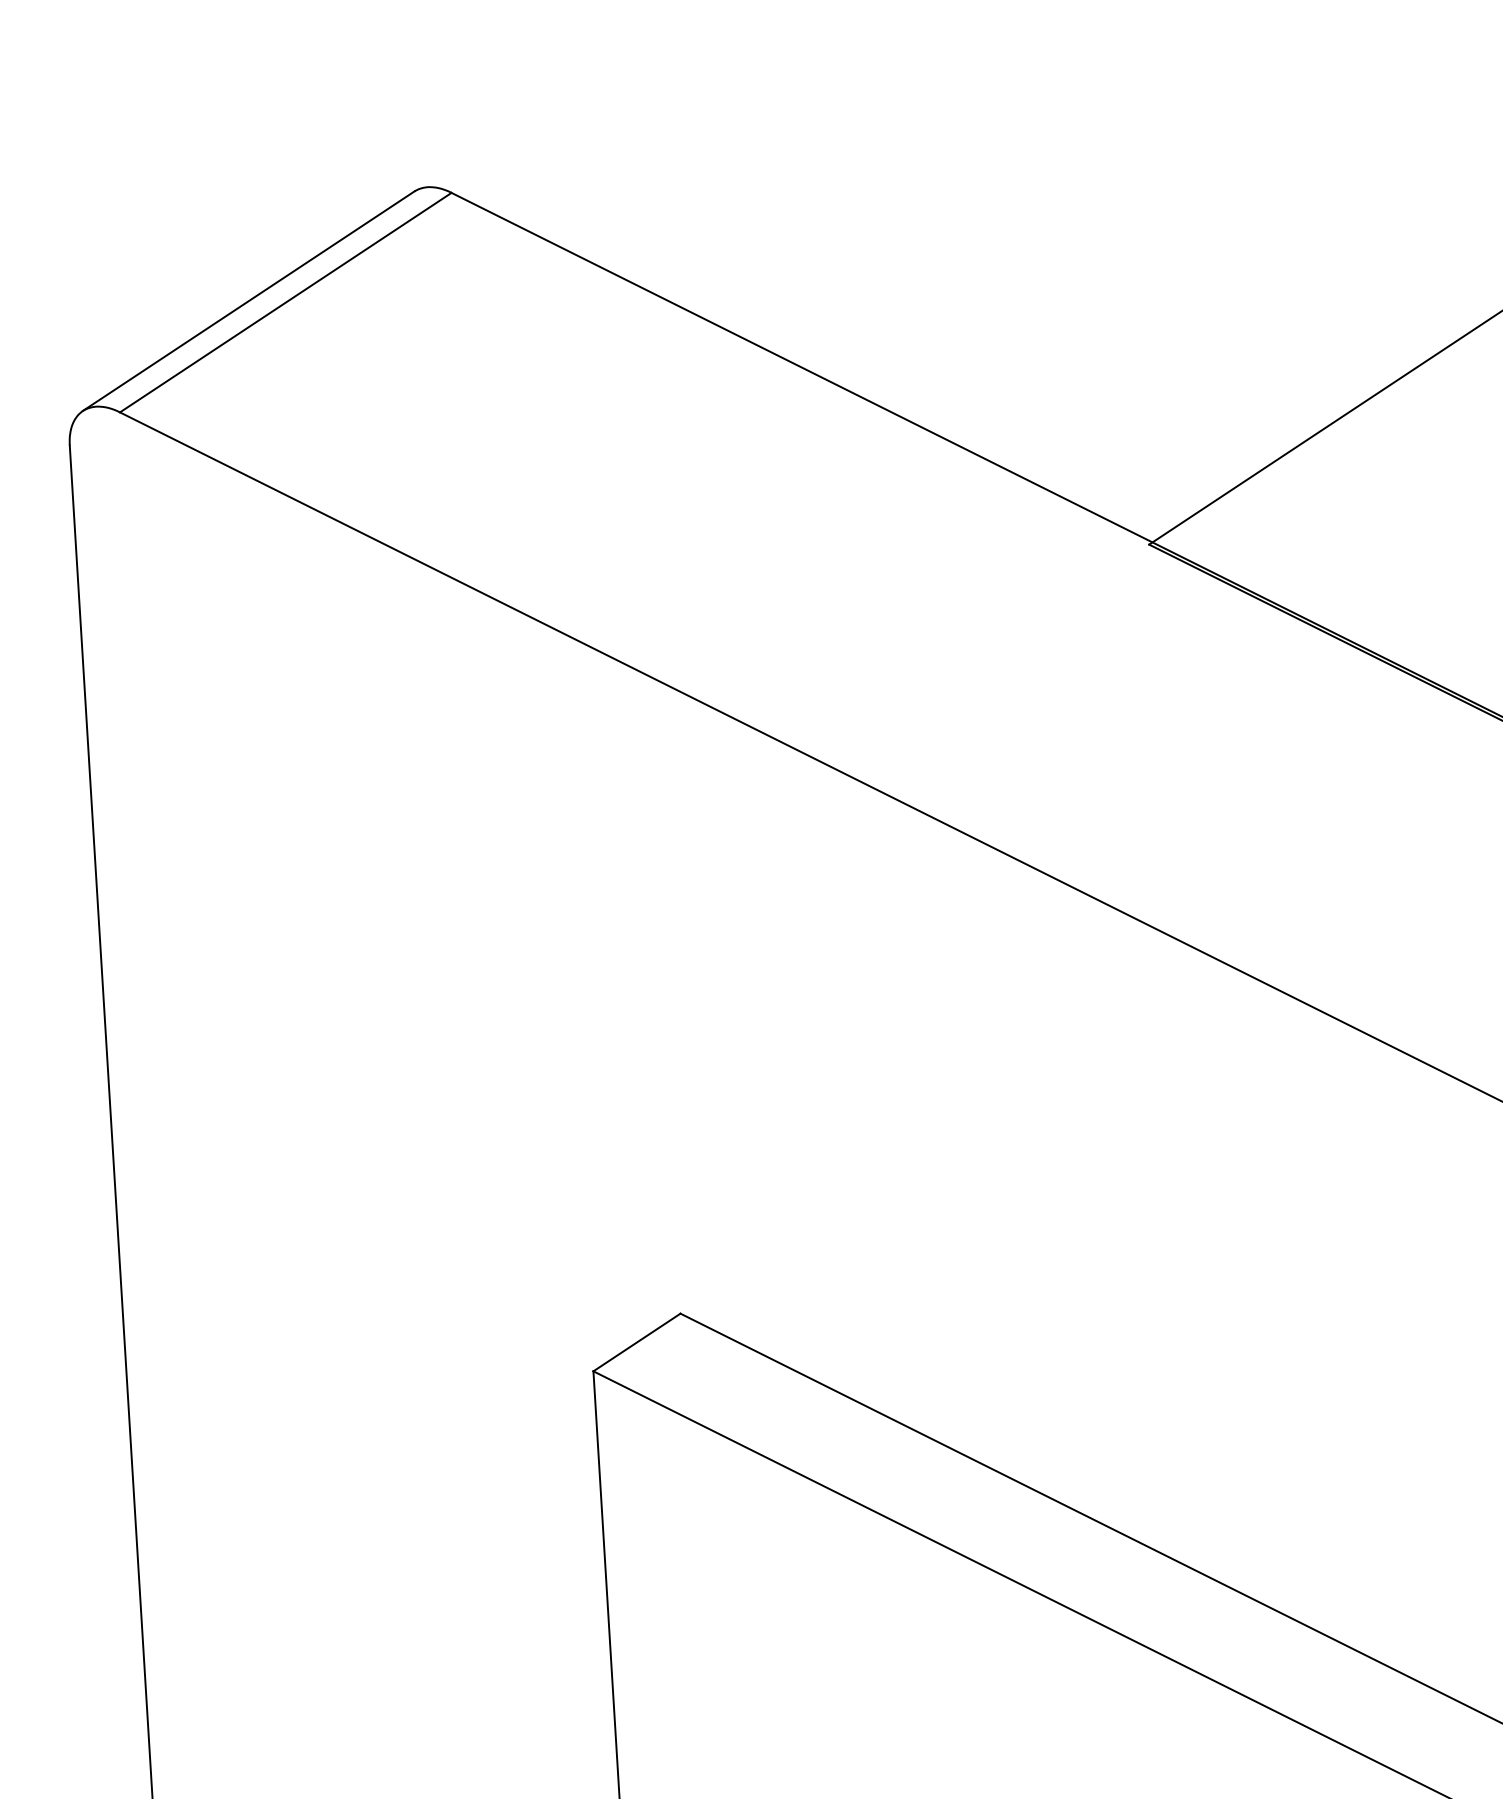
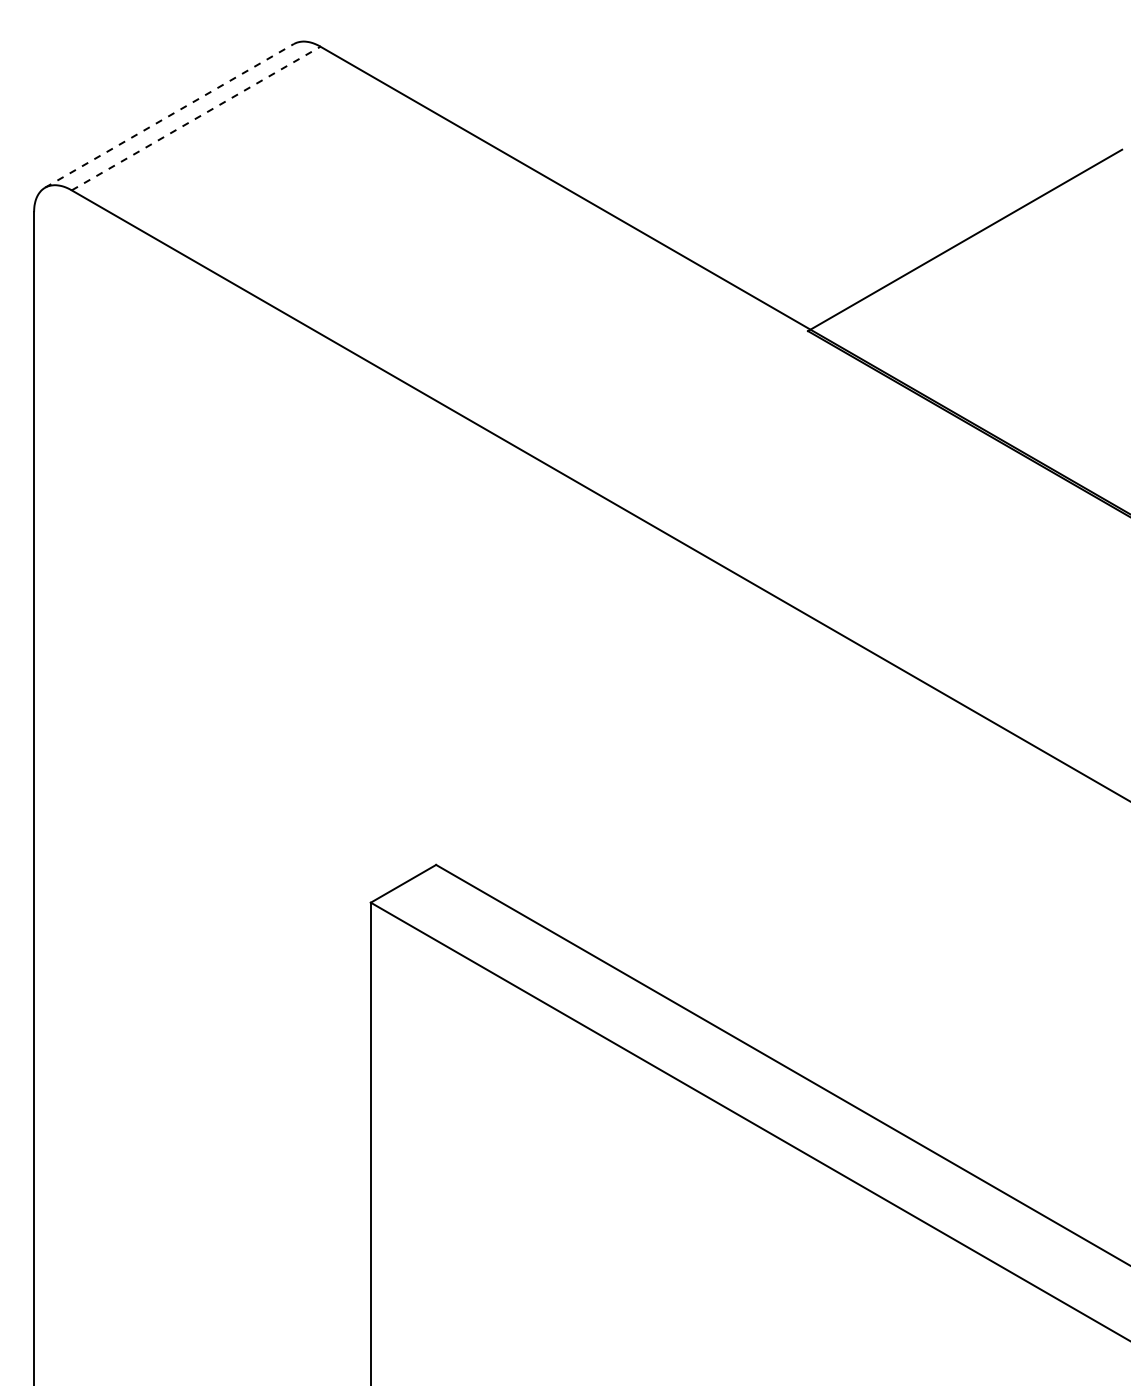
line: (248, 300) -> (169, 115), solid -> dashed
line: (286, 302) -> (196, 118), solid -> dashed

